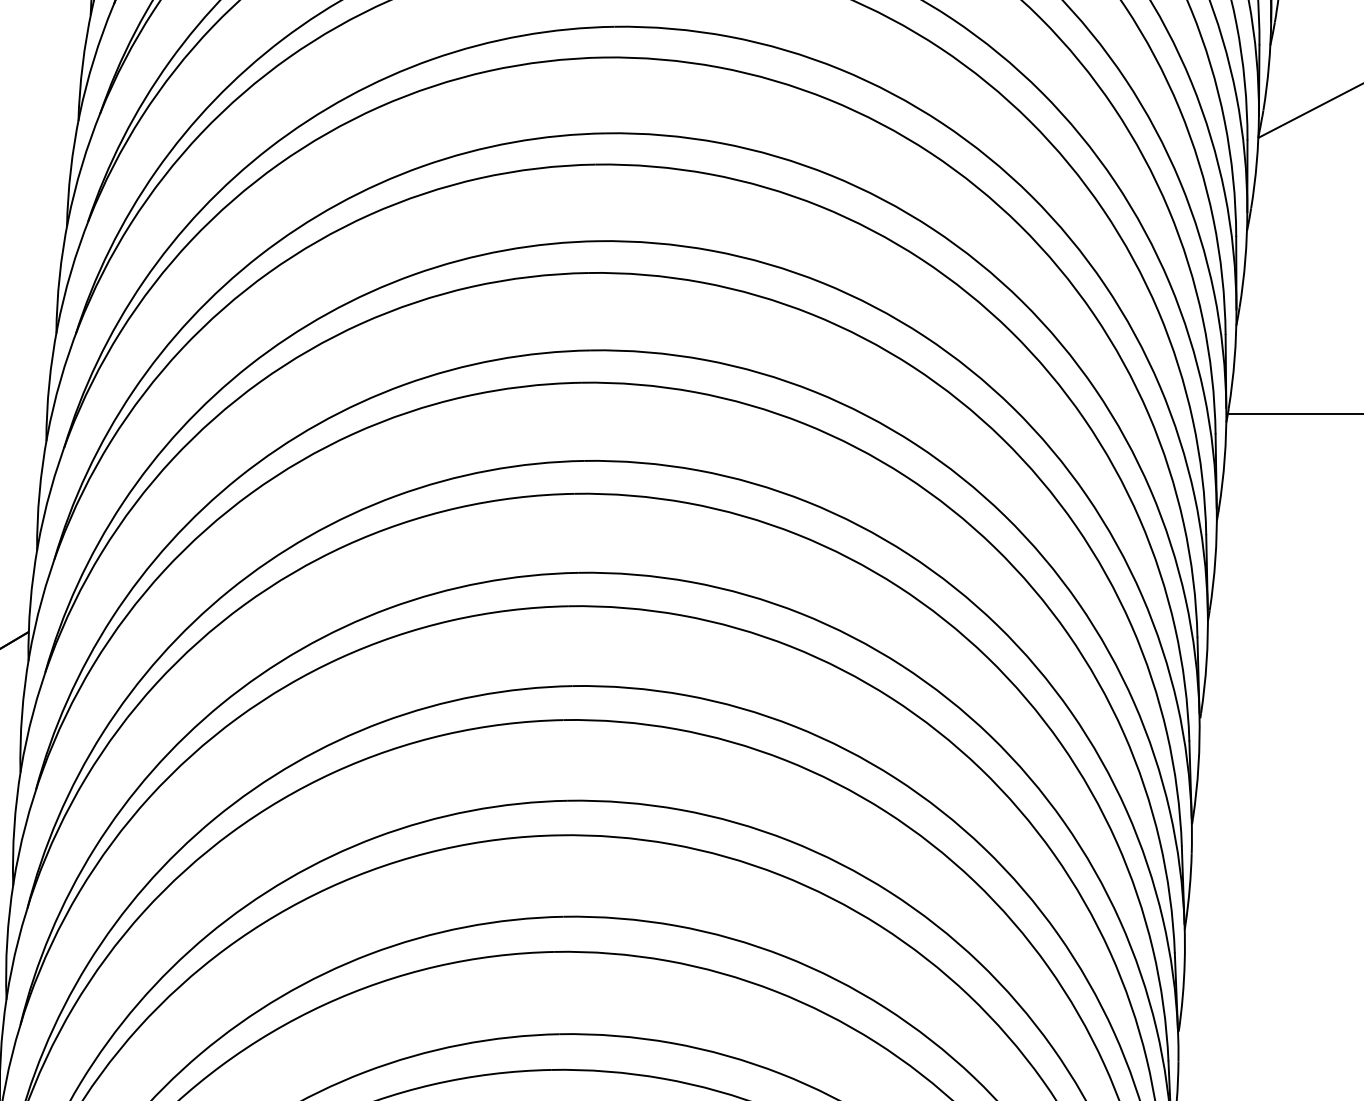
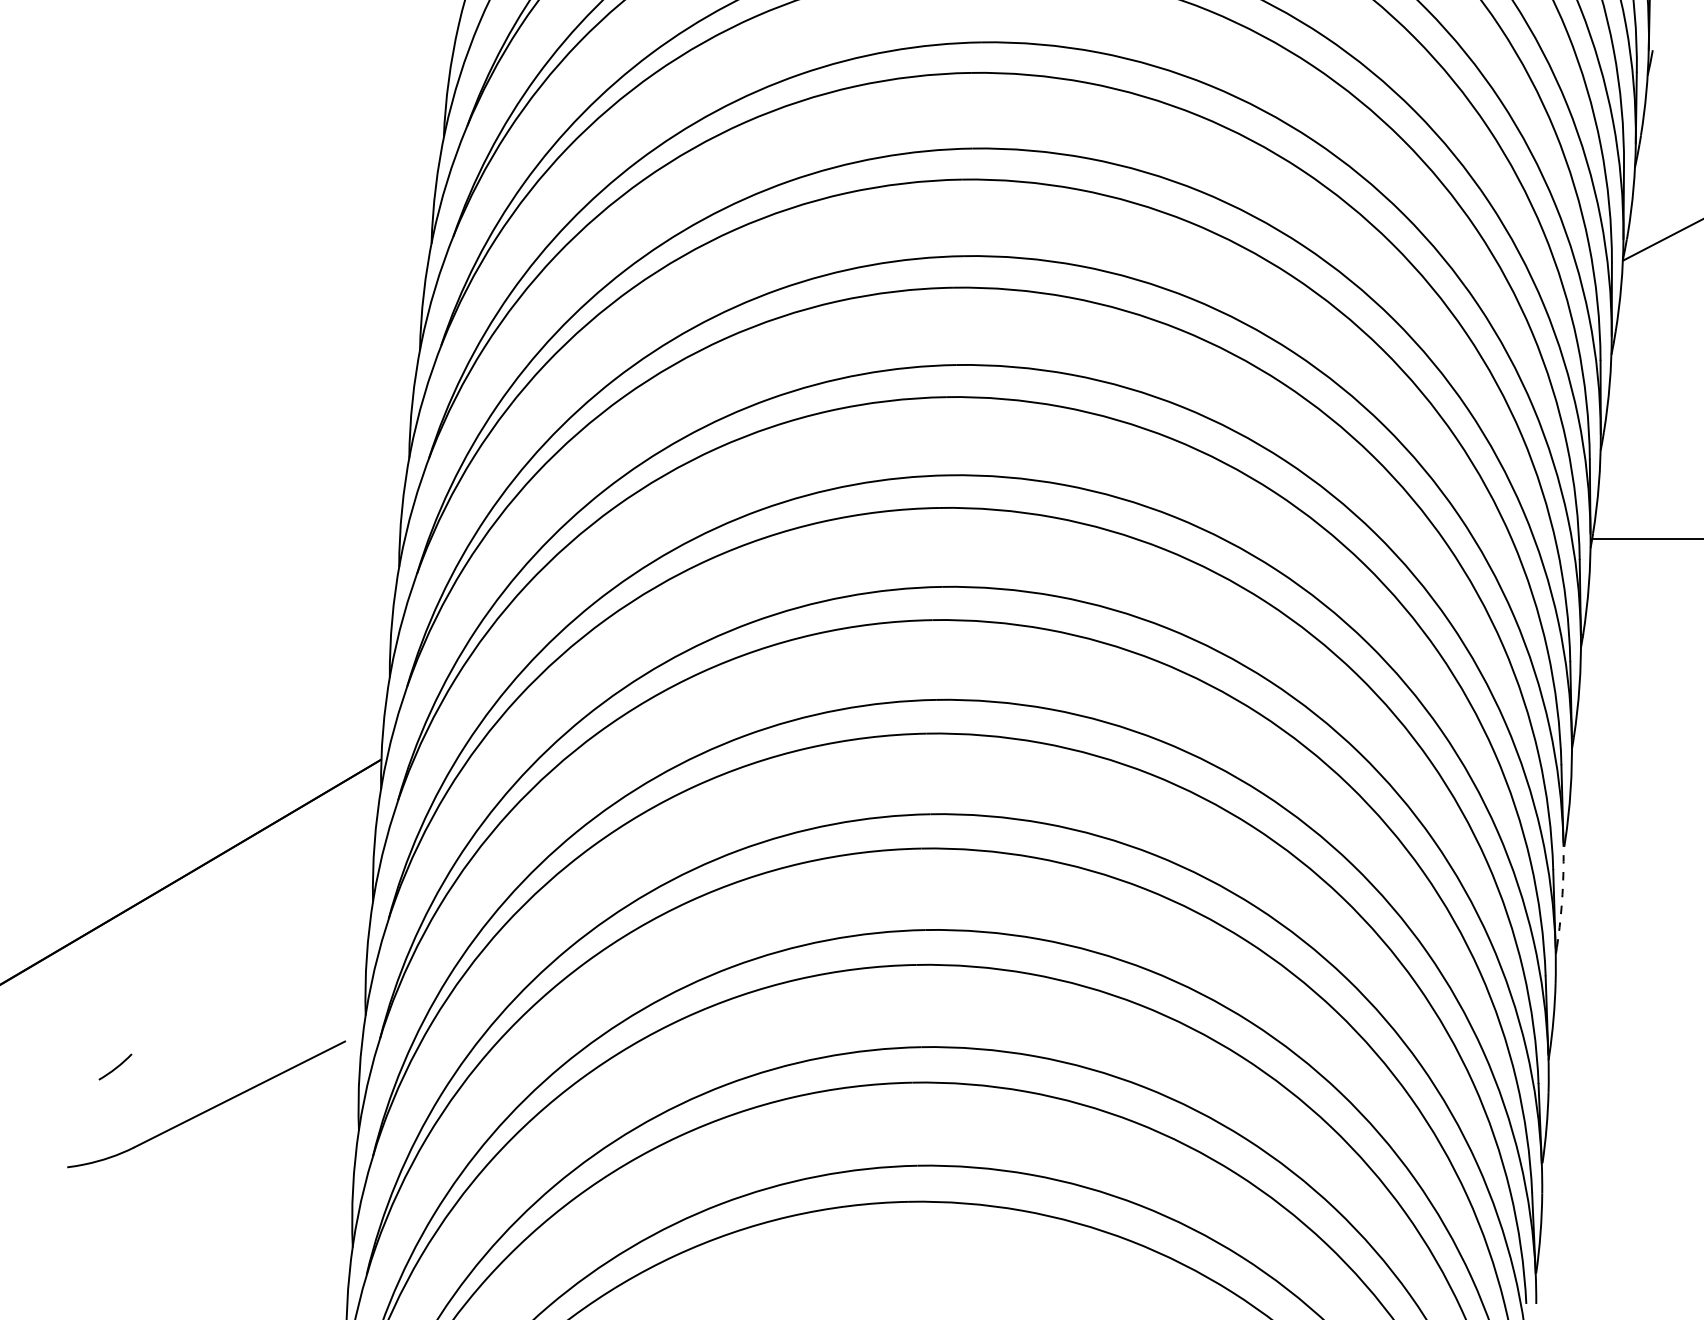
arc: (1198, 765) -> (1562, 894), solid -> dashed

